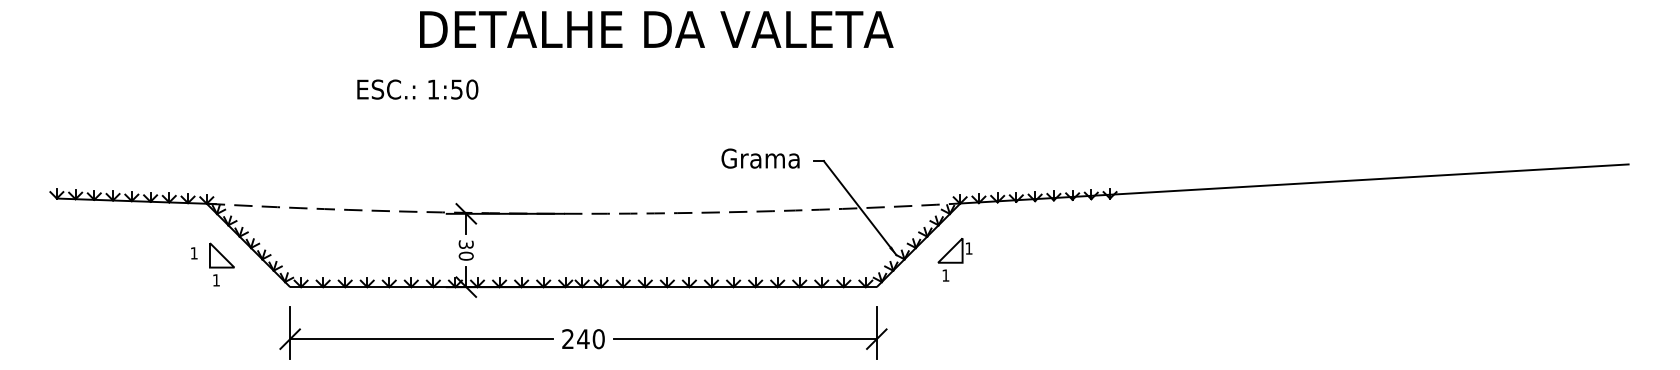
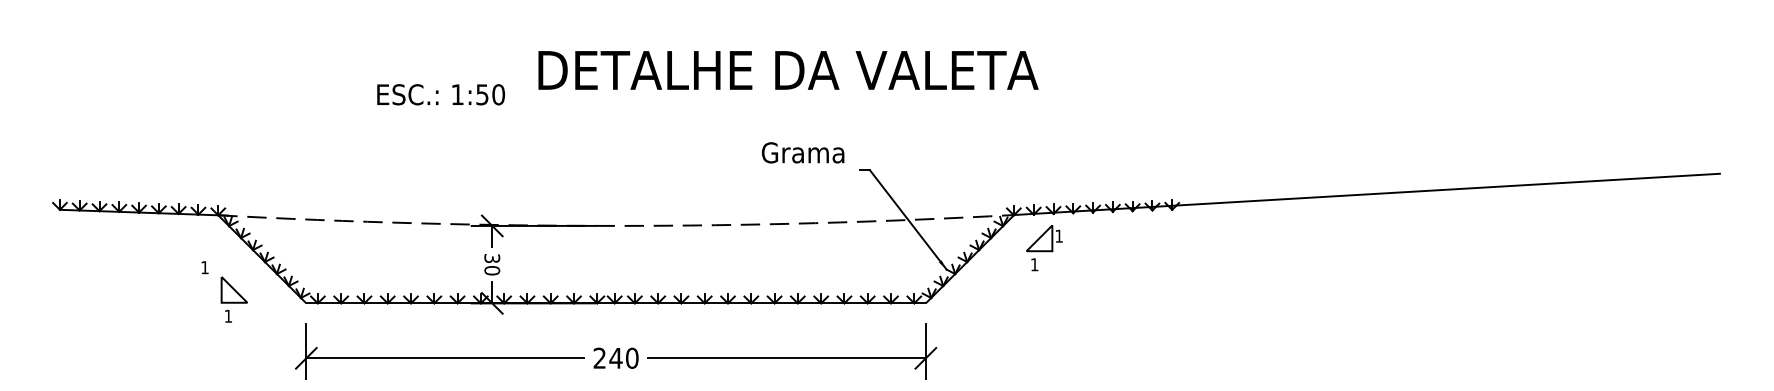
text: (656, 29) -> (788, 70), moved
text: (760, 158) -> (803, 152), moved
part: (954, 259) -> (1043, 247), moved
part: (221, 264) -> (233, 299), moved

